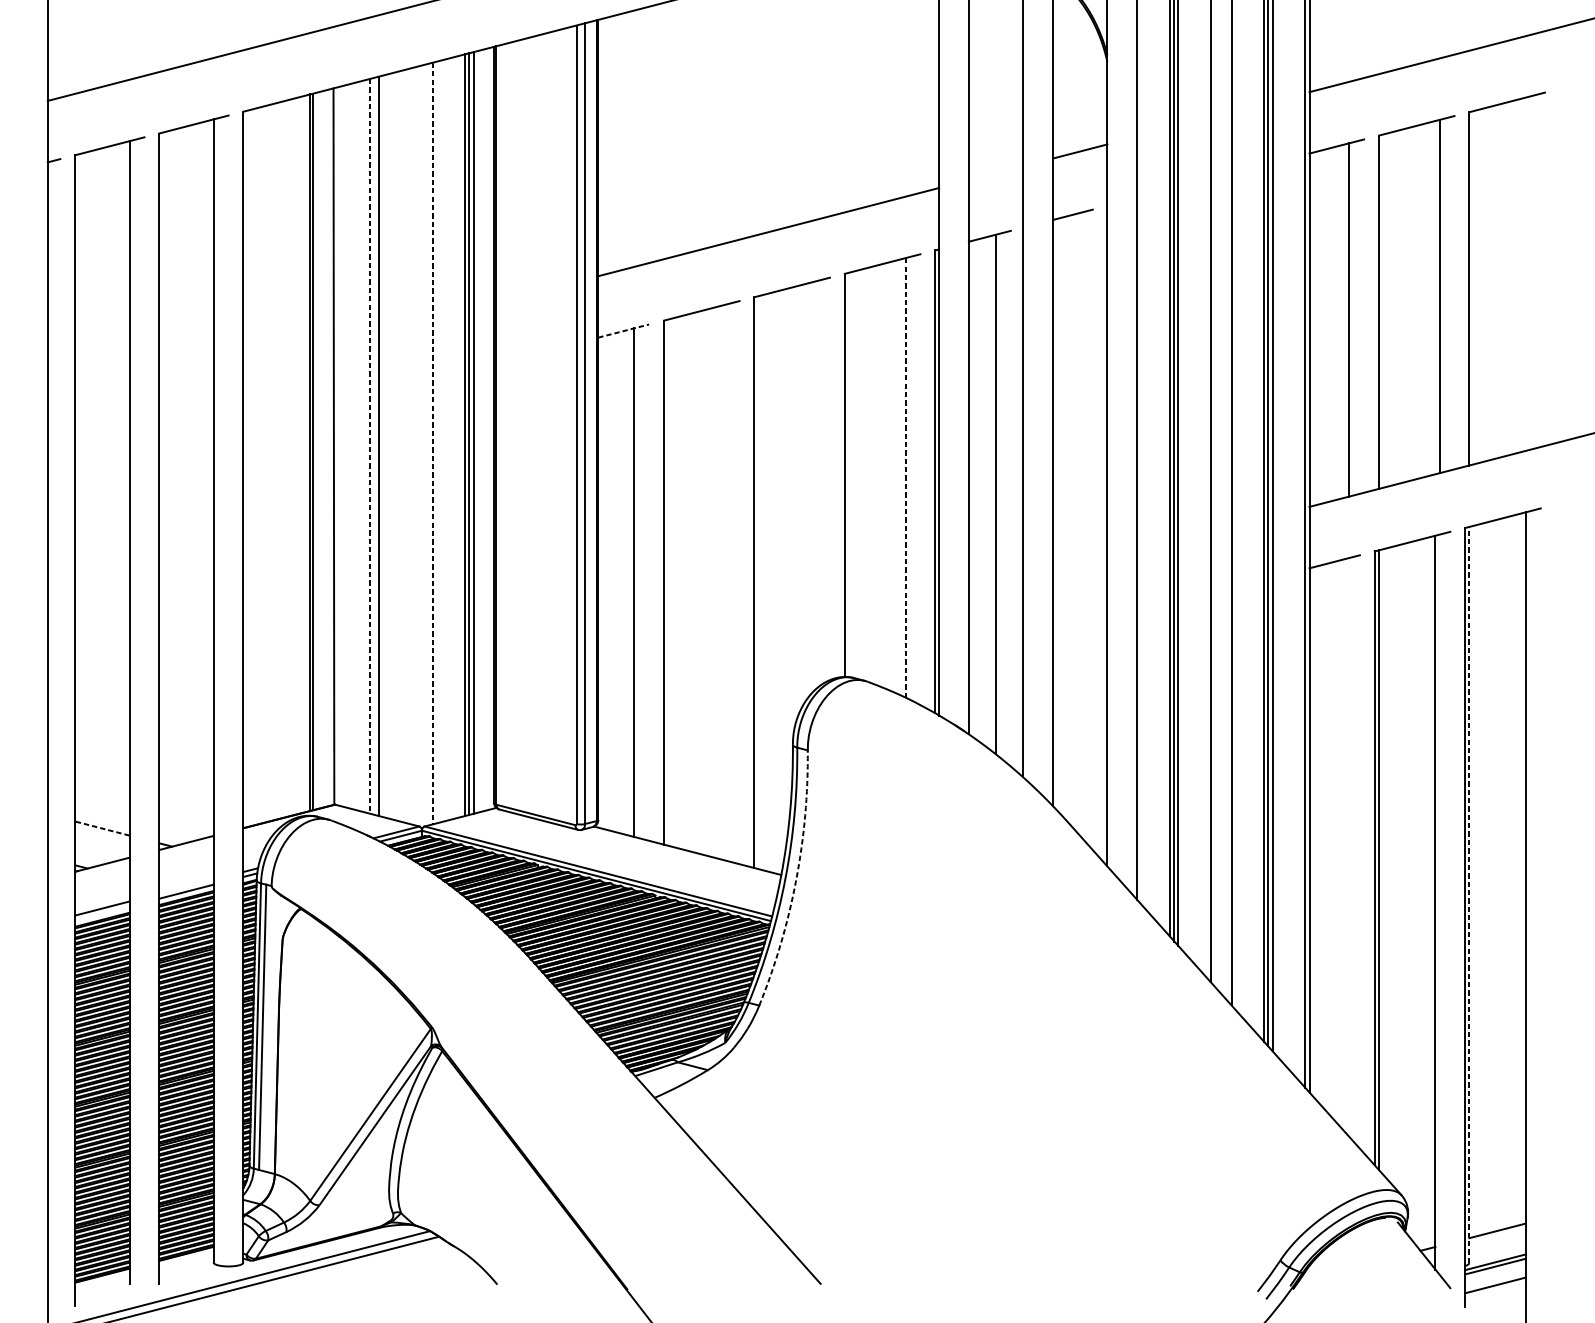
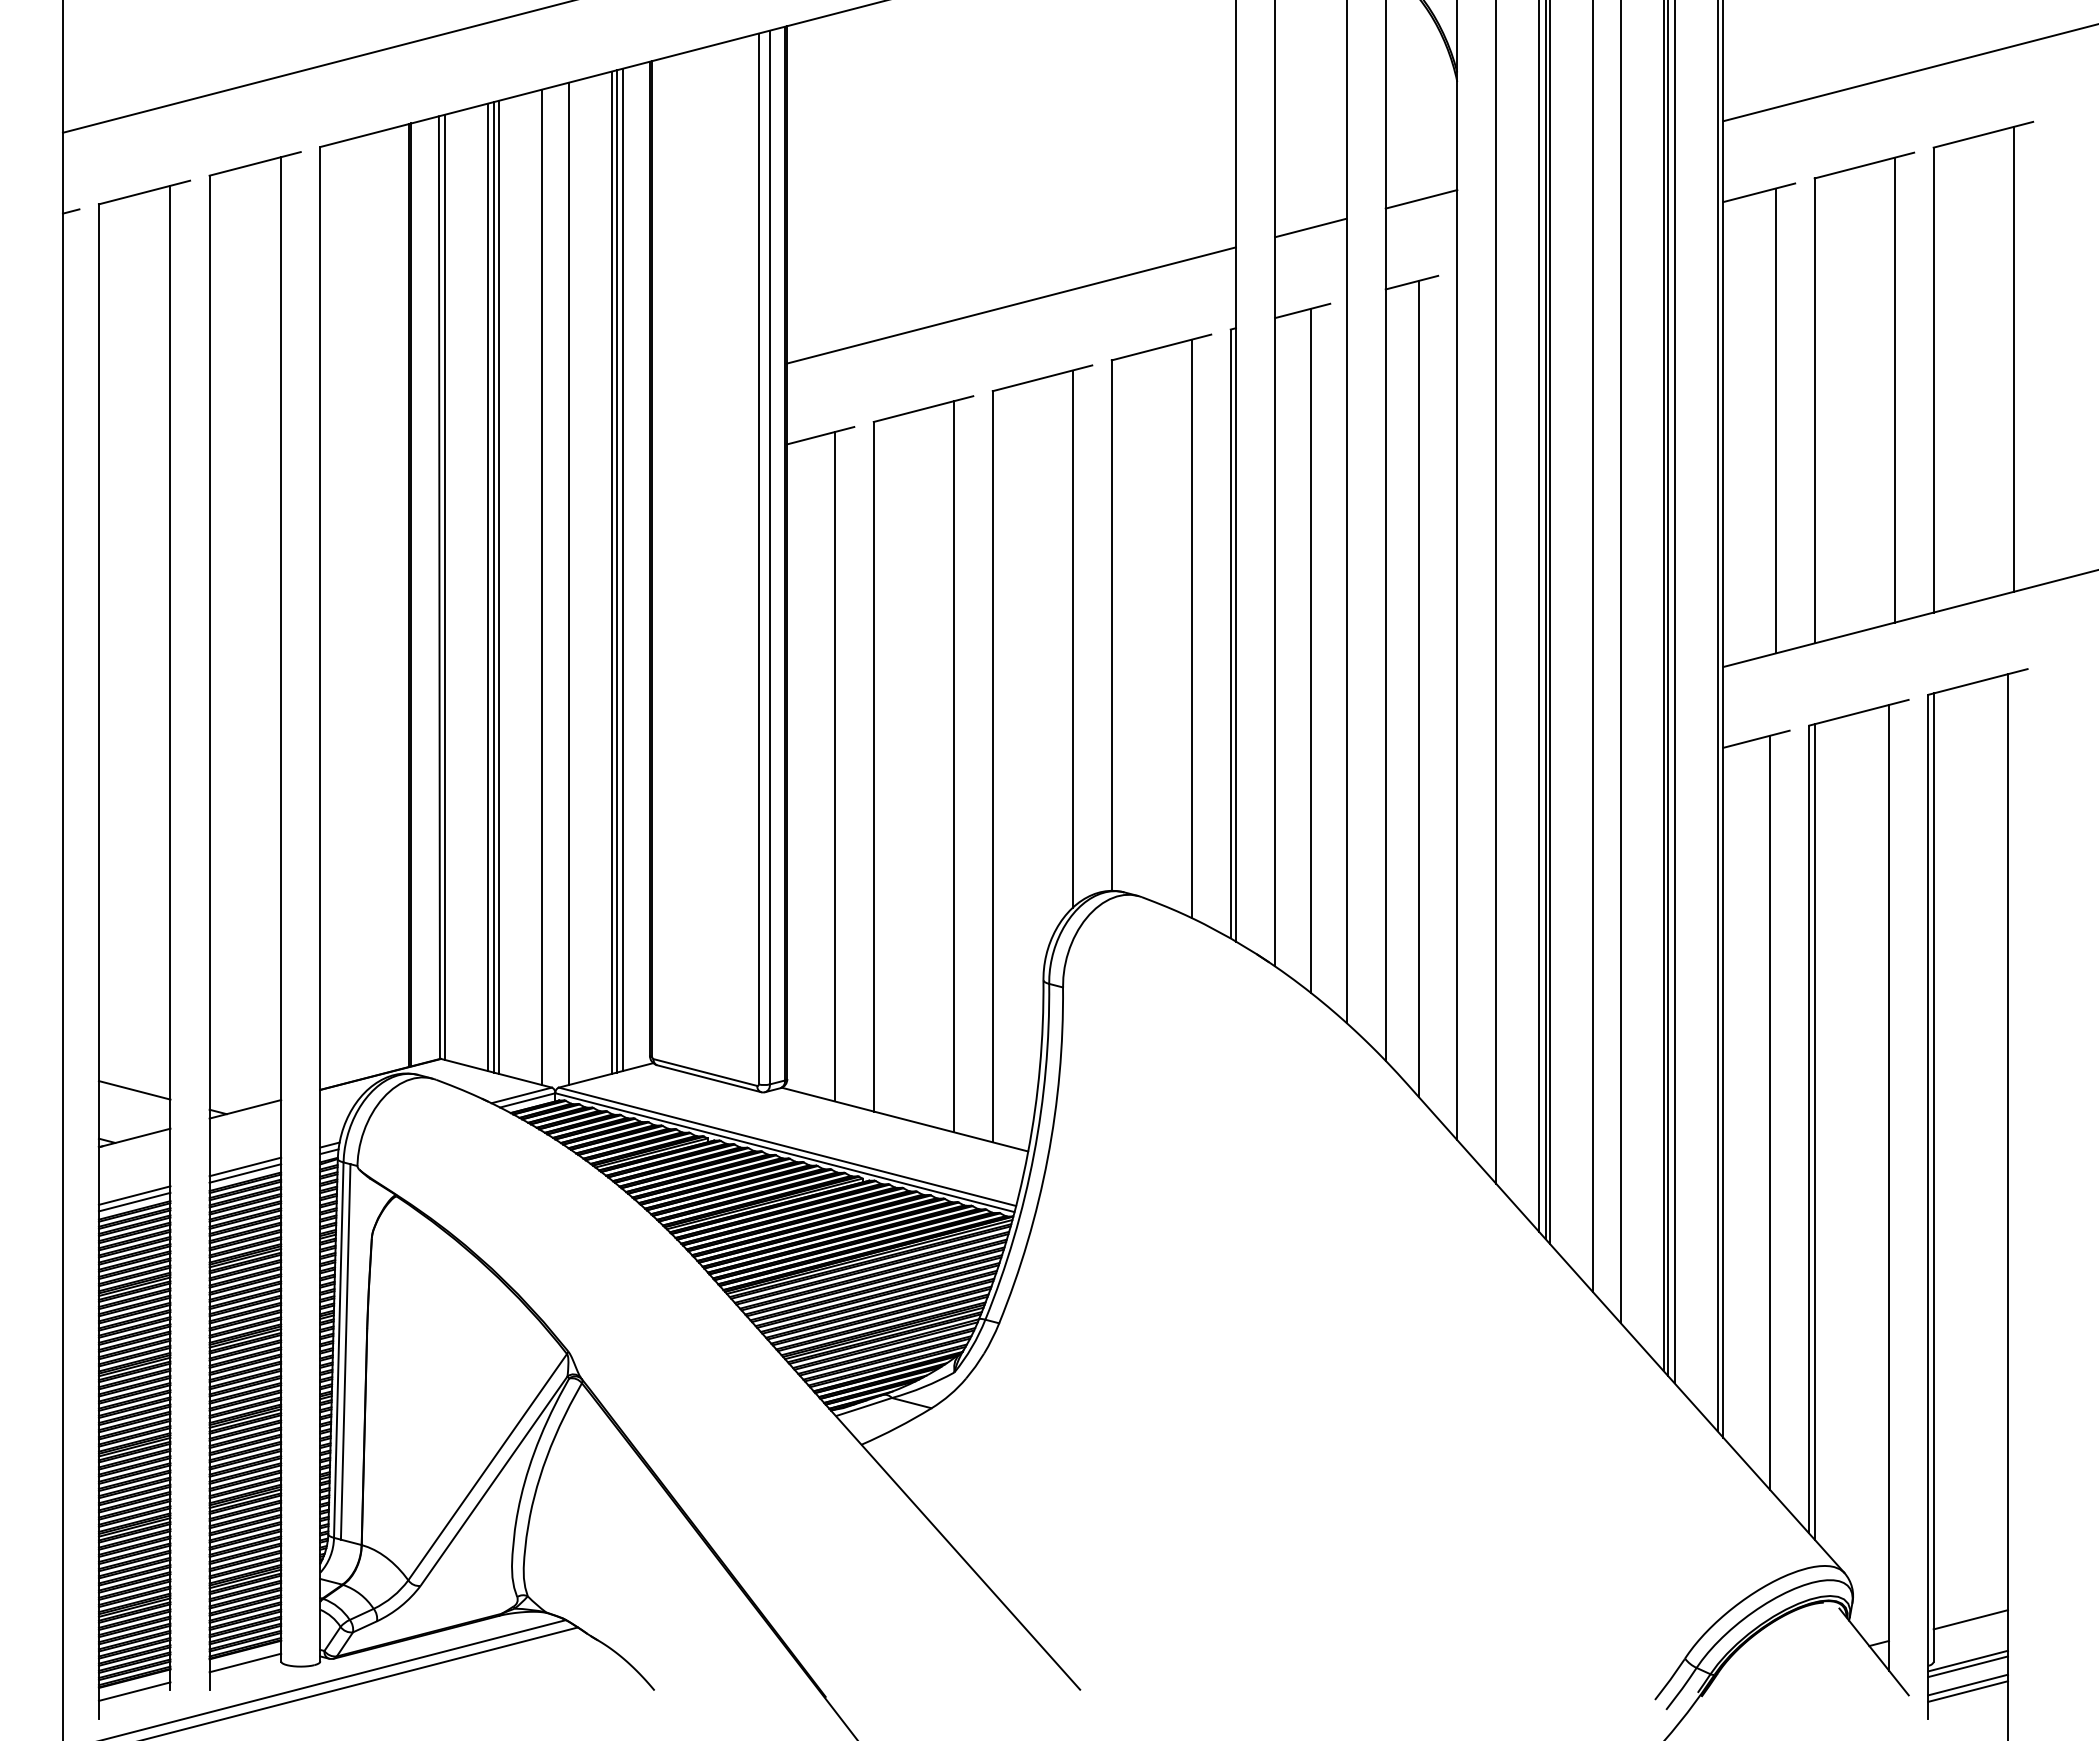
line: (995, 172) -> (1310, 227), added
line: (1530, 272) -> (2013, 358), added
line: (623, 330) -> (820, 435), dashed -> solid
line: (432, 444) -> (569, 584), dashed -> solid
line: (337, 445) -> (444, 586), added
line: (411, 445) -> (541, 586), added
line: (370, 446) -> (487, 587), dashed -> solid
line: (374, 446) -> (493, 587), added
line: (905, 478) -> (1191, 629), dashed -> solid
line: (814, 485) -> (1072, 638), added
line: (1077, 523) -> (1418, 688), added
line: (724, 582) -> (953, 766), added
line: (102, 828) -> (134, 1090), dashed -> solid
line: (1345, 845) -> (1770, 1112), added
arc: (795, 880) -> (1047, 1158), dashed -> solid
line: (186, 886) -> (245, 1166), added
line: (1469, 894) -> (1933, 1177), dashed -> solid
line: (102, 913) -> (134, 1201), added
line: (186, 1263) -> (245, 1662), added
line: (1495, 1280) -> (1968, 1684), added
line: (102, 1285) -> (134, 1691), added

